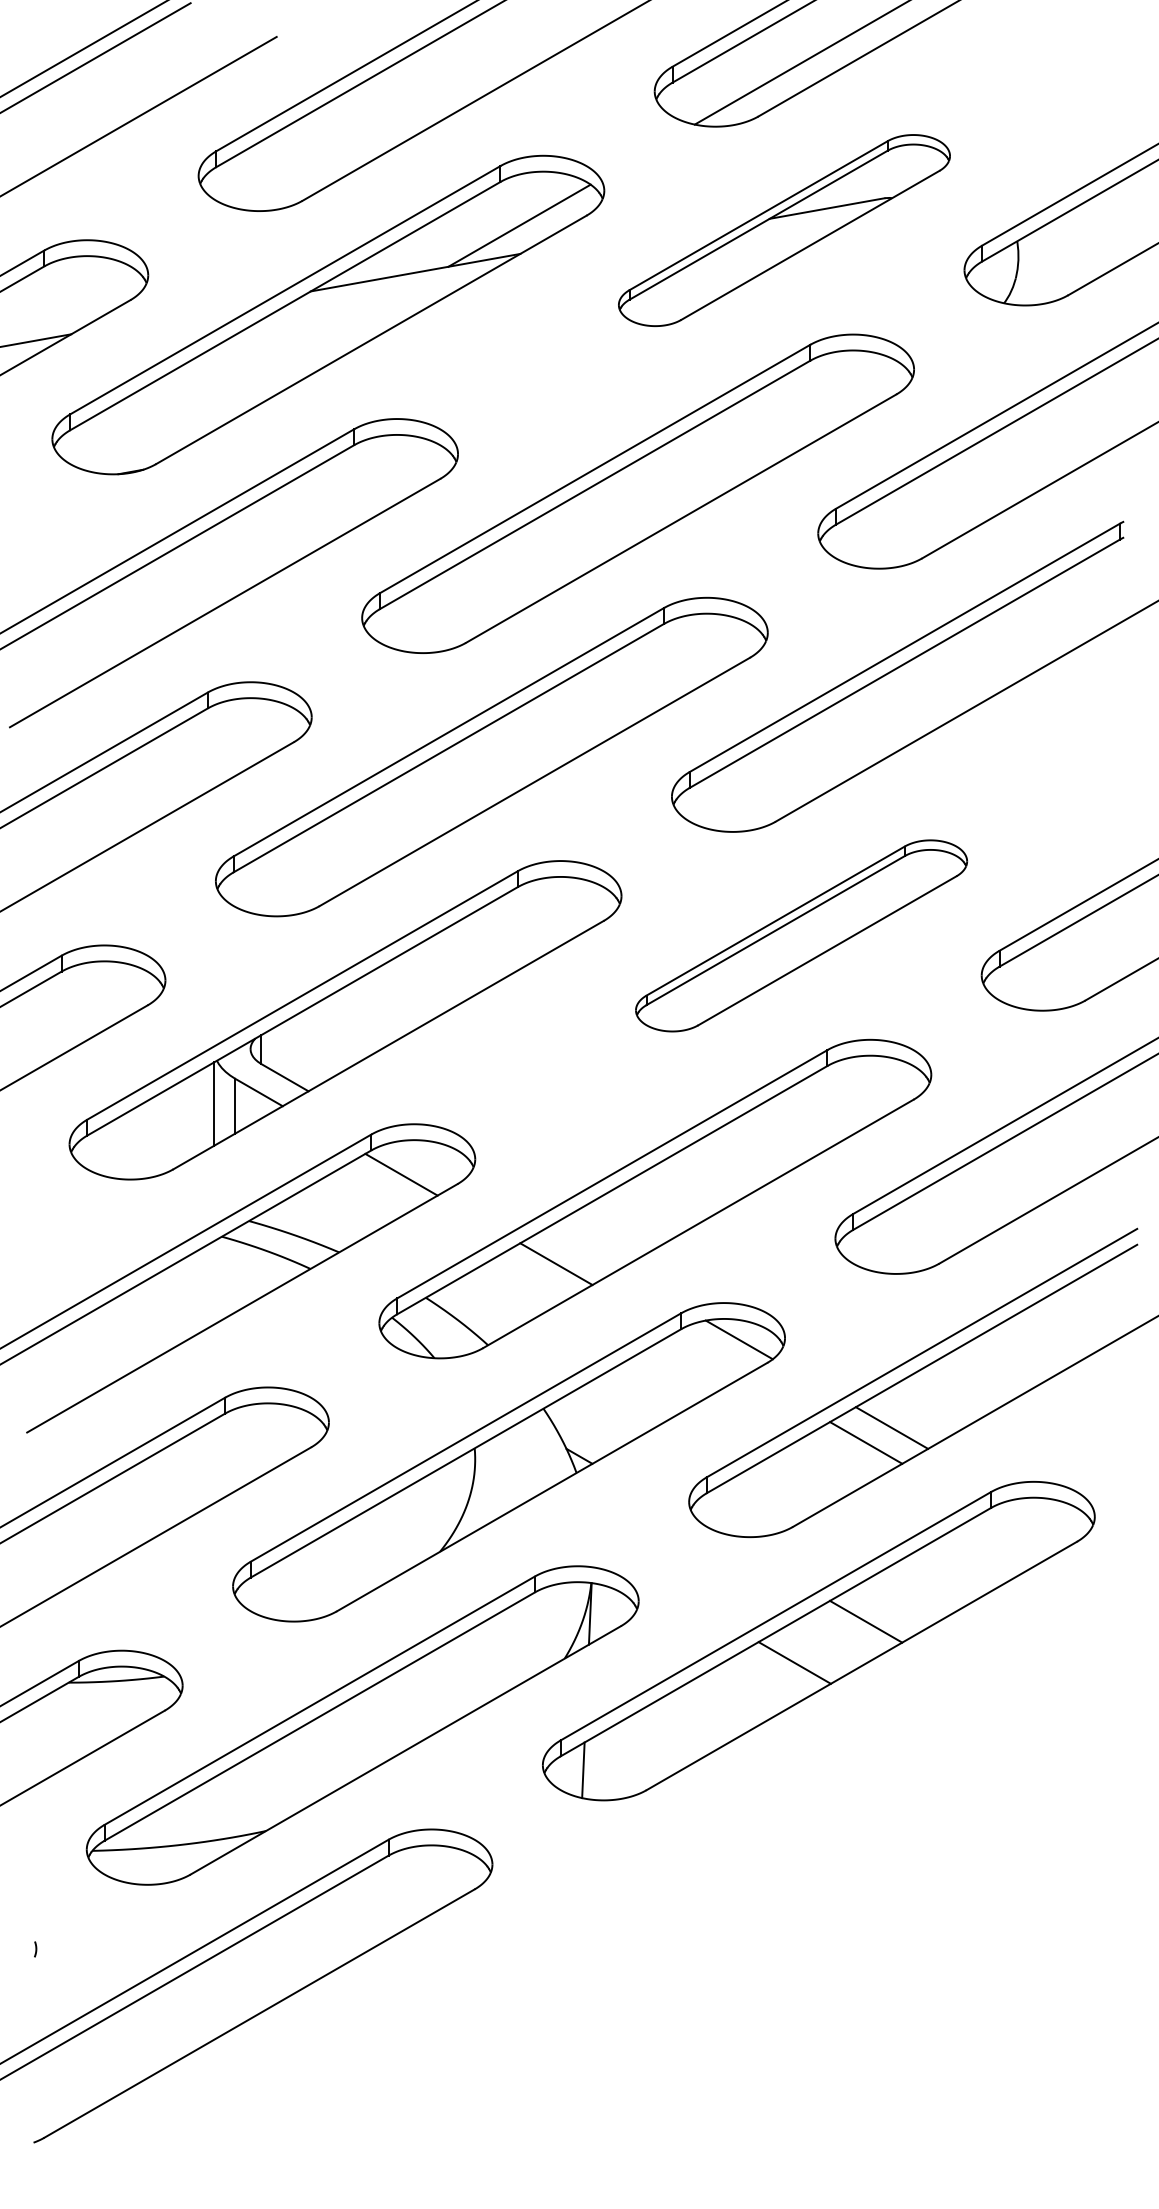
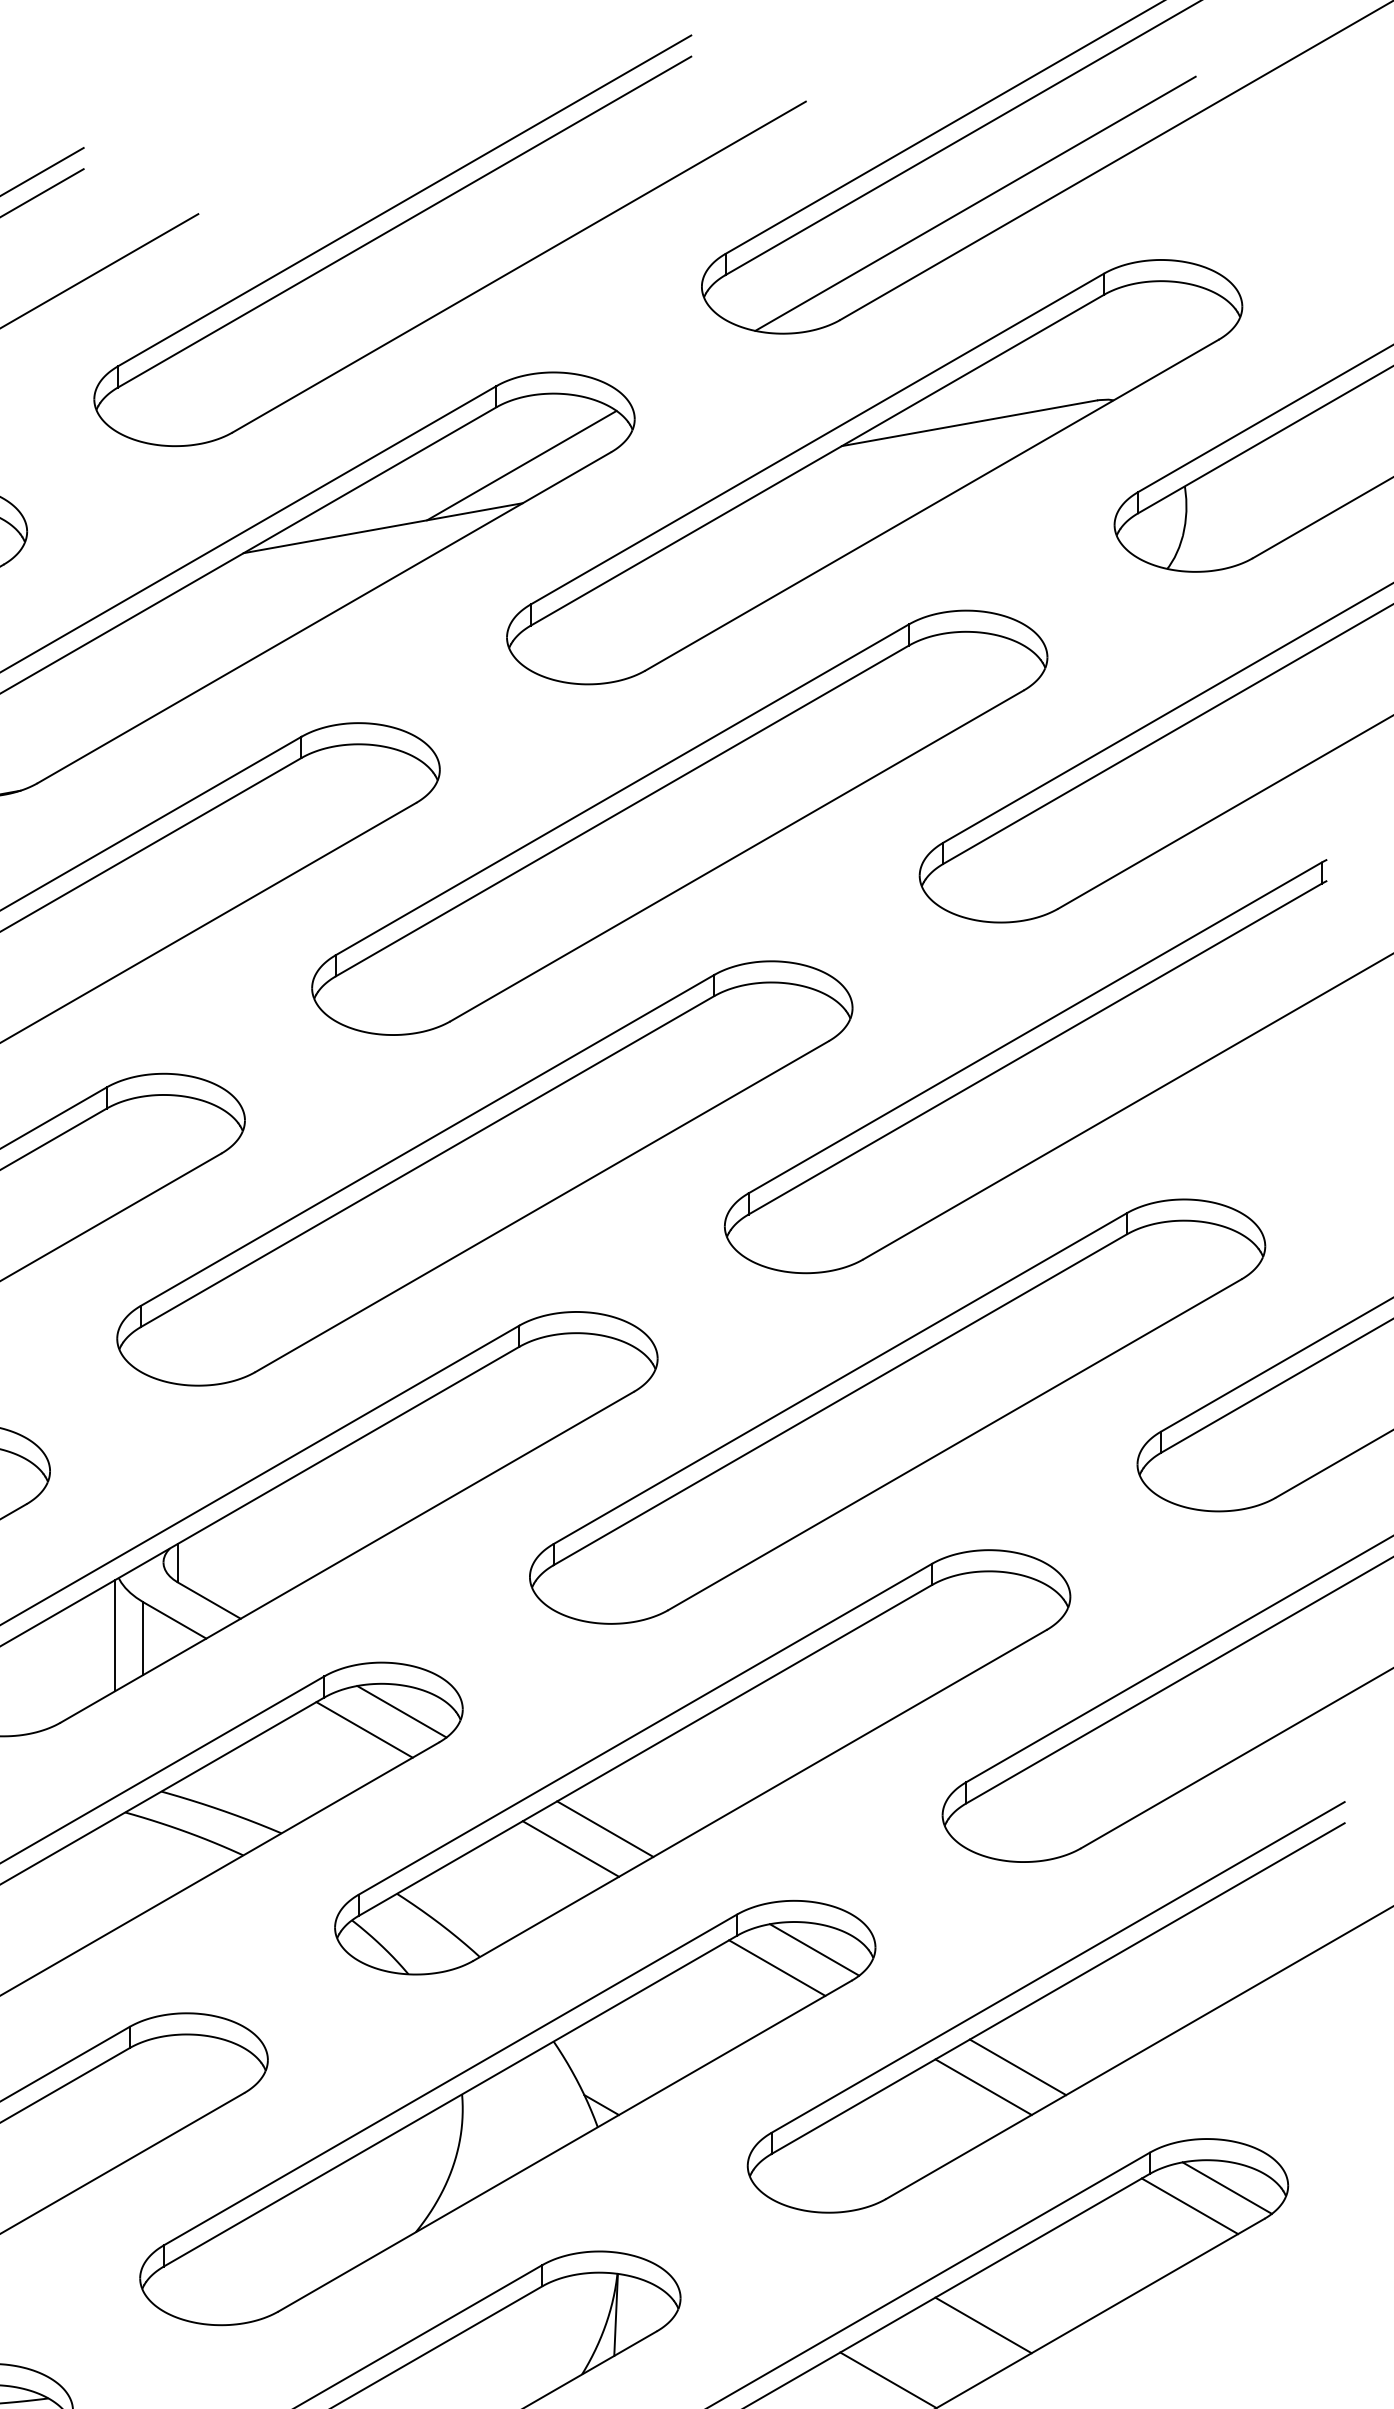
part: (784, 230) -> (874, 471), size x1.67
part: (801, 935) -> (897, 1411), size x1.67
line: (429, 1160) -> (401, 1710), added
line: (582, 1249) -> (605, 1829), added
line: (711, 1353) -> (777, 1968), added
line: (1048, 1518) -> (1226, 2187), added
line: (1020, 1532) -> (1189, 2206), added

